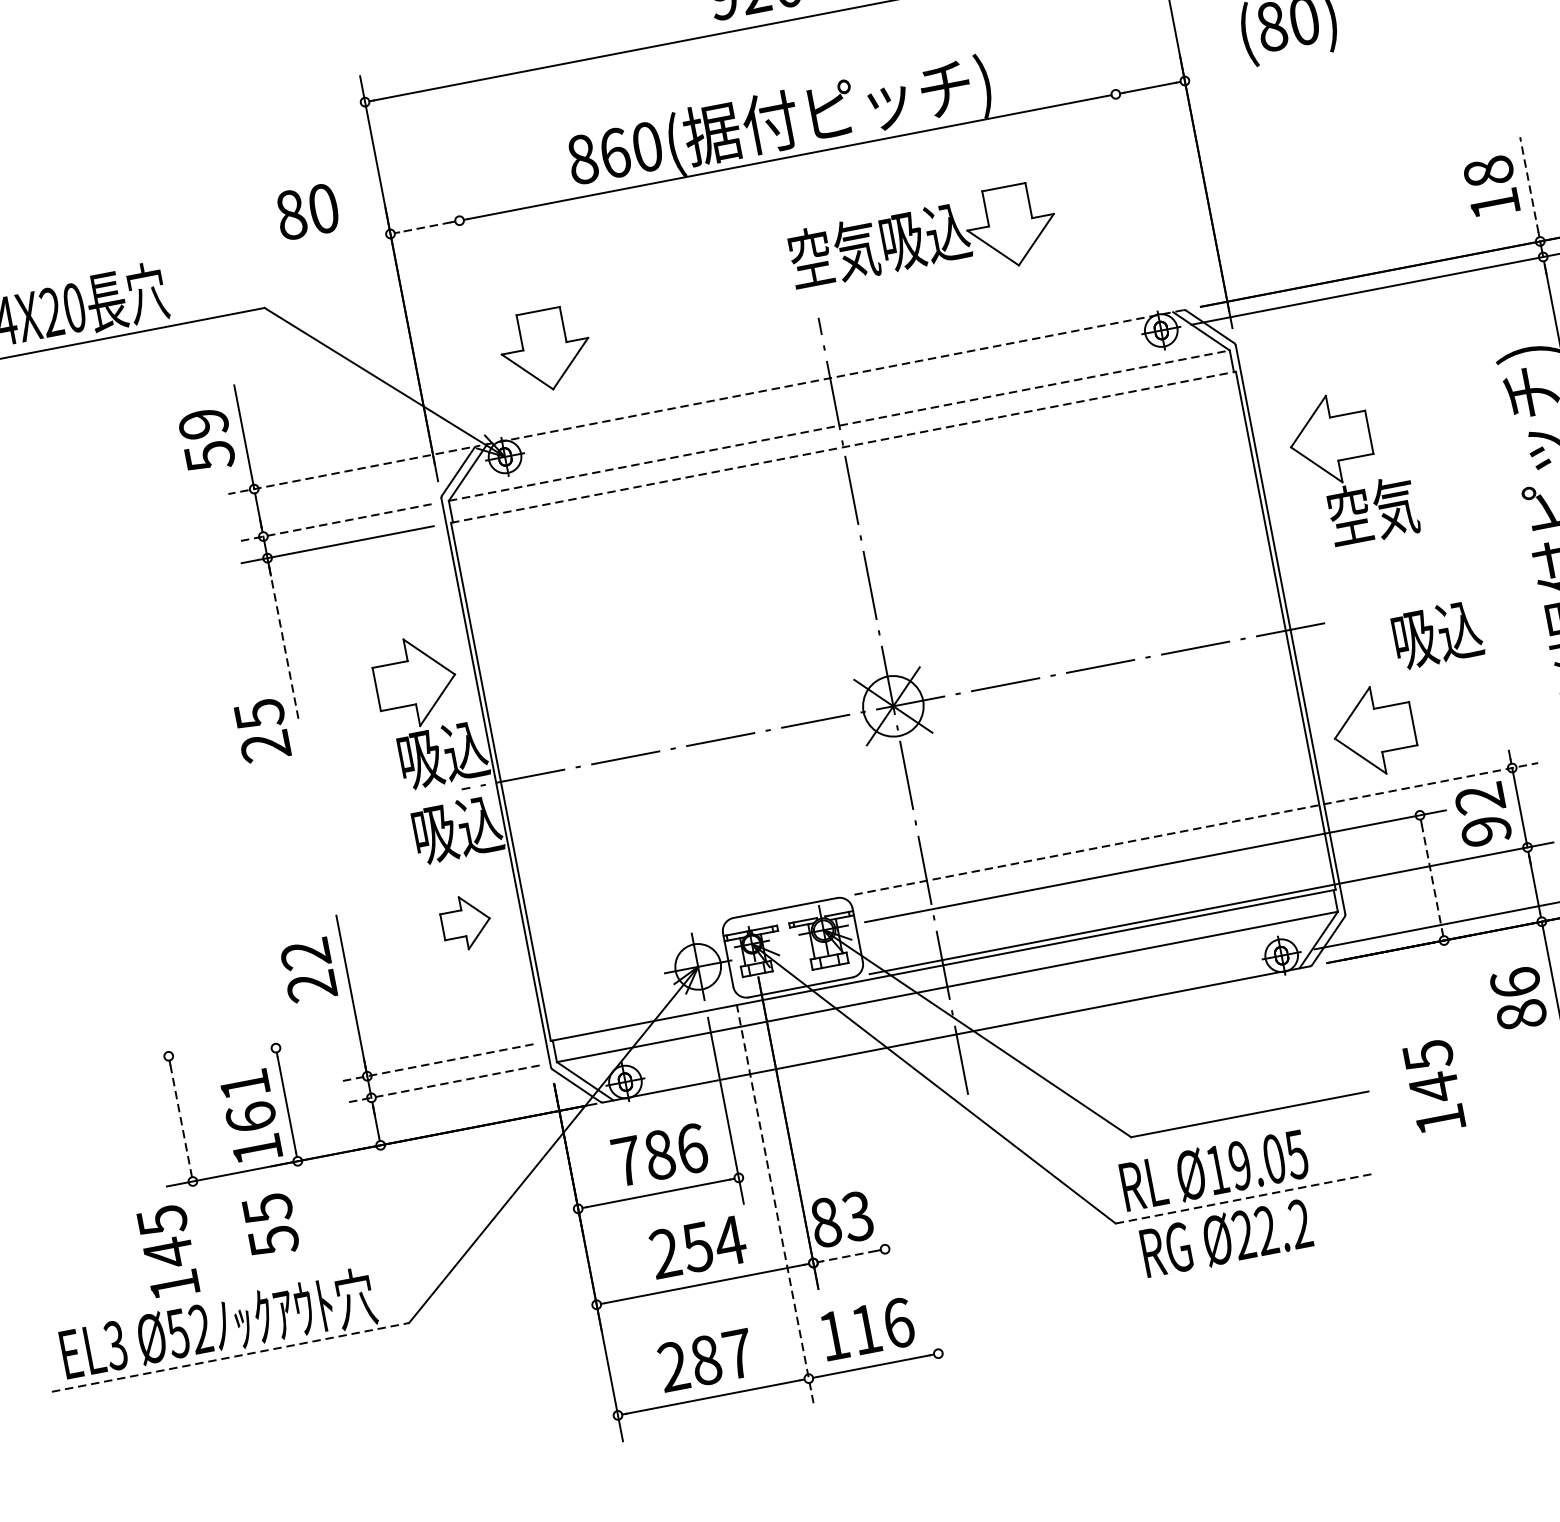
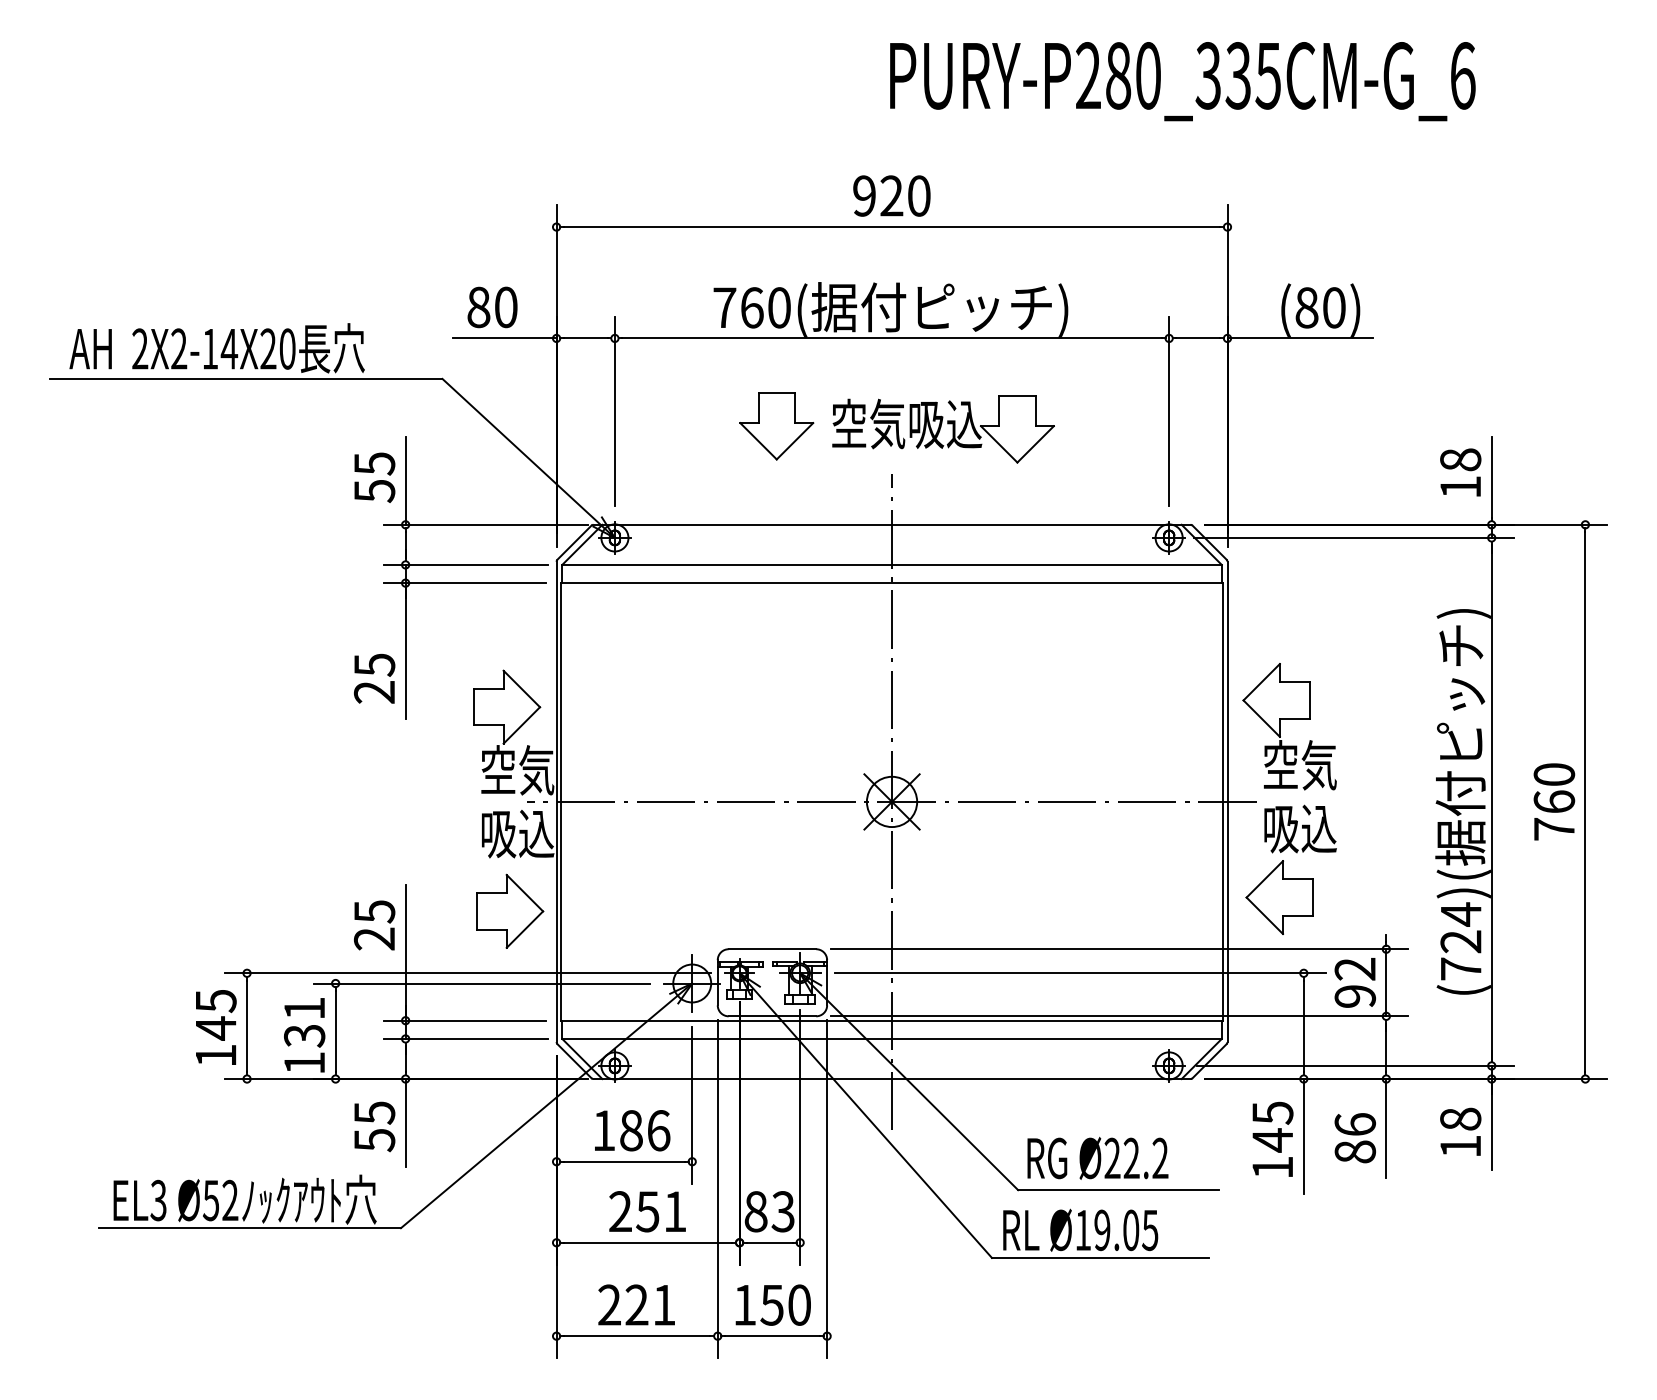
line: (1271, 64) -> (1300, 338), added
text: (582, 159) -> (724, 307), 860( -> 760(
line: (1132, 179) -> (1169, 410), added
line: (1528, 184) -> (1491, 476), dashed -> solid
line: (424, 227) -> (585, 338), dashed -> solid
part: (923, 243) -> (943, 429), moved
line: (328, 245) -> (504, 338), added
line: (475, 306) -> (614, 410), added
part: (545, 350) -> (776, 426), moved
line: (830, 377) -> (892, 524), dashed -> solid
text: (203, 423) -> (374, 463), 59 -> 55
line: (839, 425) -> (892, 564), dashed -> solid
line: (844, 447) -> (892, 583), dashed -> solid
part: (1349, 459) -> (1289, 719), moved
line: (348, 470) -> (485, 524), dashed -> solid
line: (334, 522) -> (465, 564), dashed -> solid
text: (1437, 634) -> (1300, 828), moved
line: (282, 637) -> (405, 650), dashed -> solid
text: (262, 730) -> (374, 678), moved
text: (442, 754) -> (517, 770), 吸込 -> 空気
line: (1196, 829) -> (1119, 949), dashed -> solid
line: (1431, 878) -> (1303, 1026), dashed -> solid
part: (466, 921) -> (510, 910), size x1.67
text: (305, 954) -> (374, 911), 22 -> 25
line: (429, 1006) -> (467, 973), added
line: (1456, 1008) -> (1303, 1136), added
line: (448, 1014) -> (481, 983), added
line: (436, 1062) -> (464, 1020), dashed -> solid
line: (442, 1083) -> (465, 1038), dashed -> solid
text: (1433, 1085) -> (1272, 1138), moved
text: (250, 1116) -> (304, 1035), 161 -> 131
line: (181, 1119) -> (247, 1026), dashed -> solid
line: (861, 1123) -> (800, 1136), added
text: (627, 1160) -> (604, 1130), 786 -> 186
line: (905, 1178) -> (827, 1188), added
line: (390, 1196) -> (405, 1122), added
line: (1244, 1198) -> (1100, 1257), dashed -> solid
line: (775, 1205) -> (717, 1189), dashed -> solid
text: (270, 1224) -> (374, 1126), moved
text: (1225, 1237) -> (1097, 1157), moved
text: (729, 1240) -> (674, 1211), 254 -> 251
text: (168, 1251) -> (216, 1027), moved
line: (848, 1255) -> (769, 1242), dashed -> solid
text: (881, 1325) -> (785, 1304), 116 -> 150
text: (721, 1356) -> (650, 1304), 287 -> 221
line: (231, 1357) -> (250, 1228), dashed -> solid

